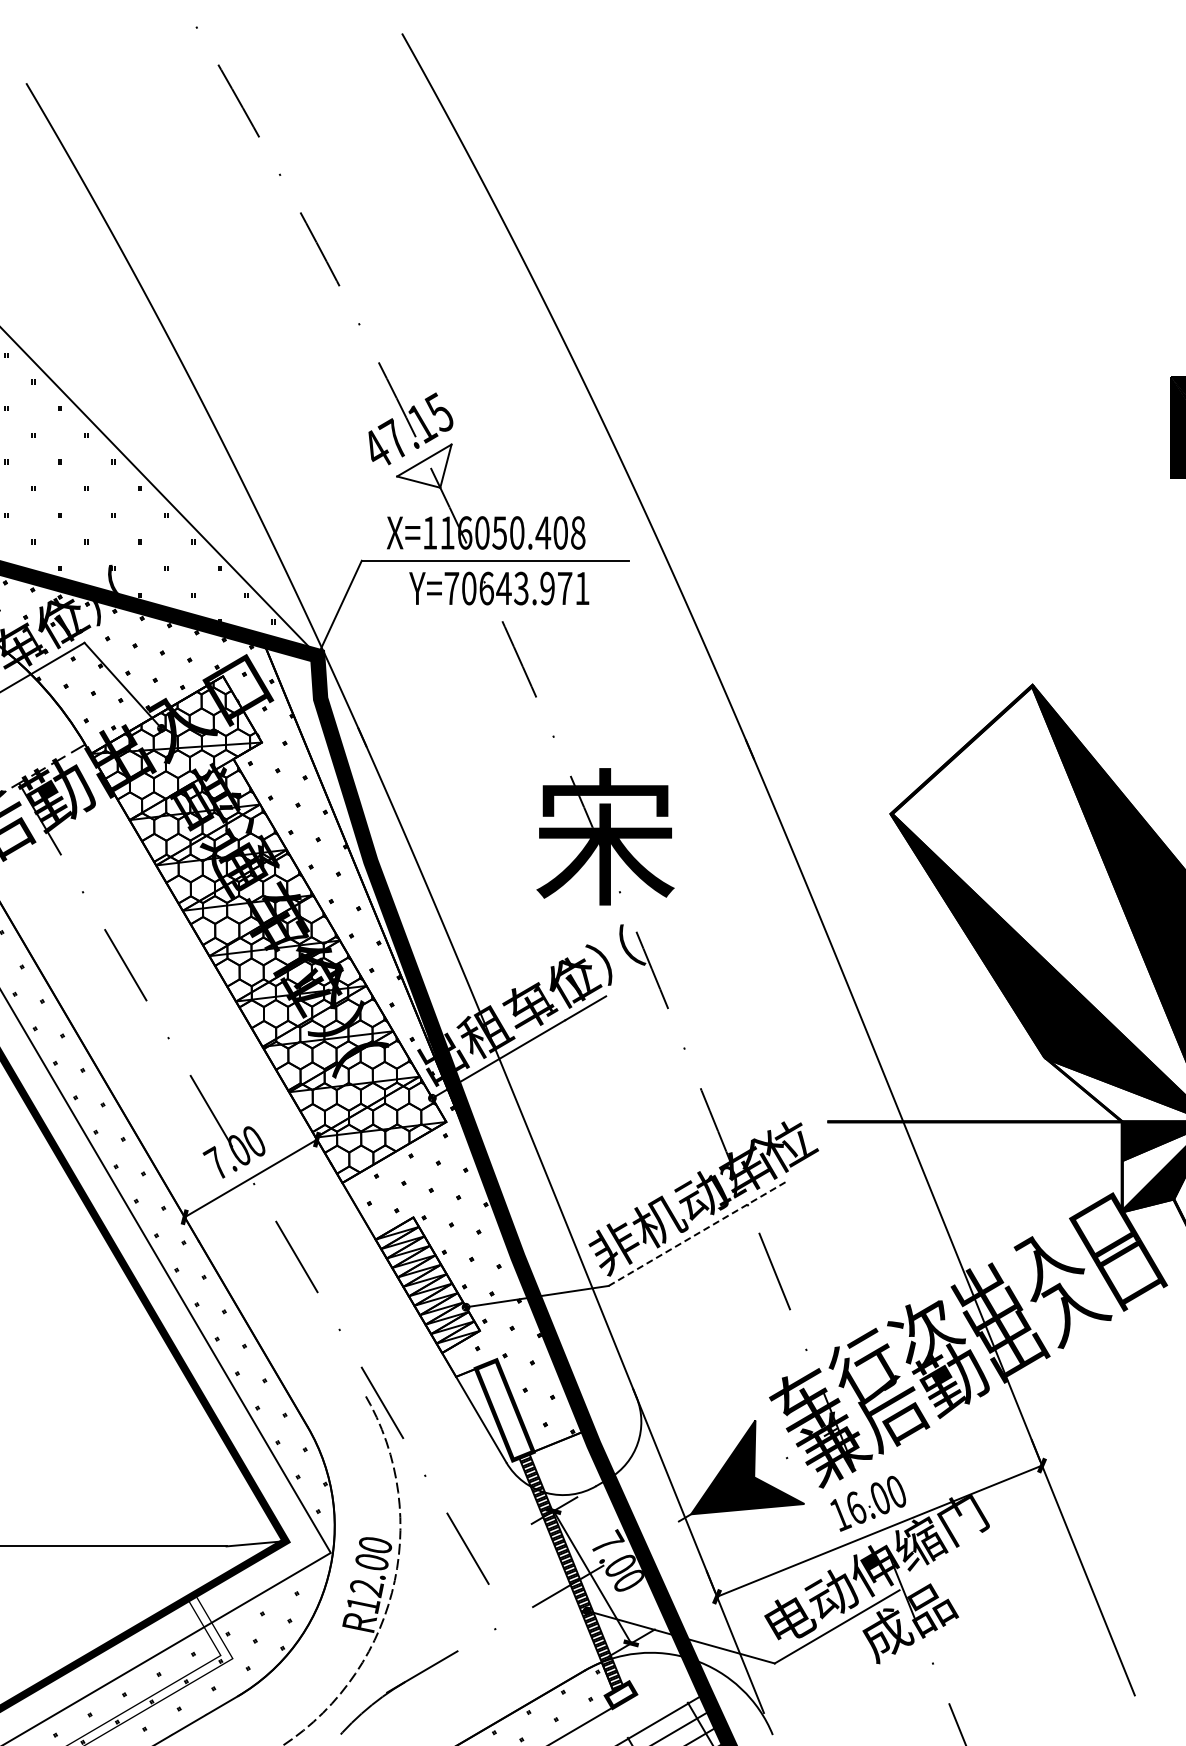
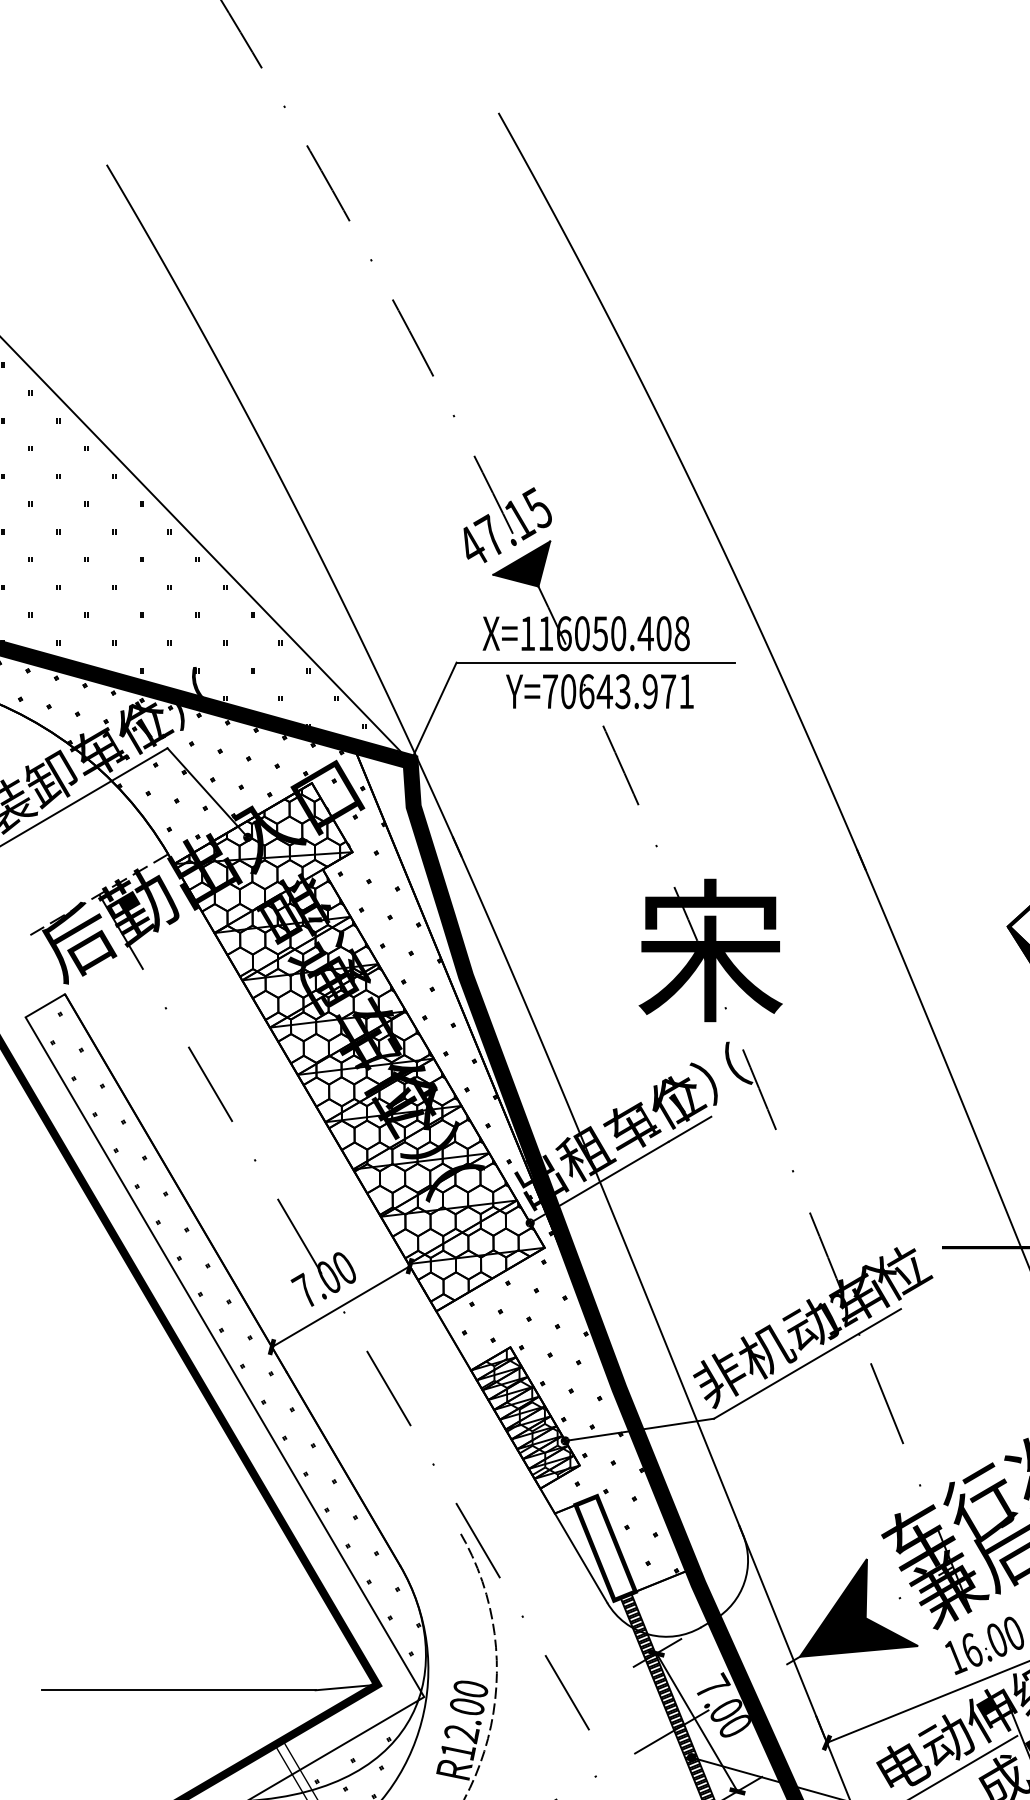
fill: (424, 465) -> (521, 563), added
line: (698, 1233) -> (807, 1364), dashed -> solid
hatch: (429, 1281) -> (527, 1414), added

